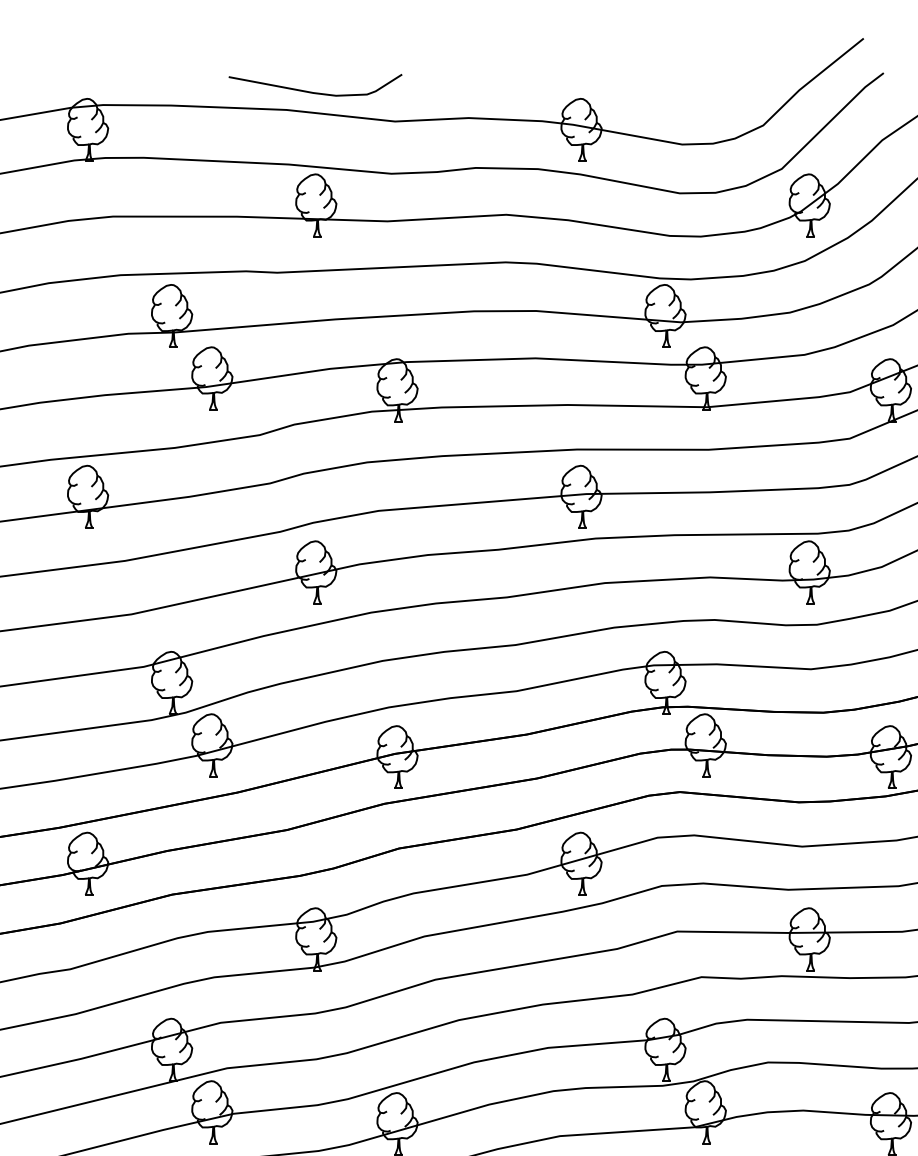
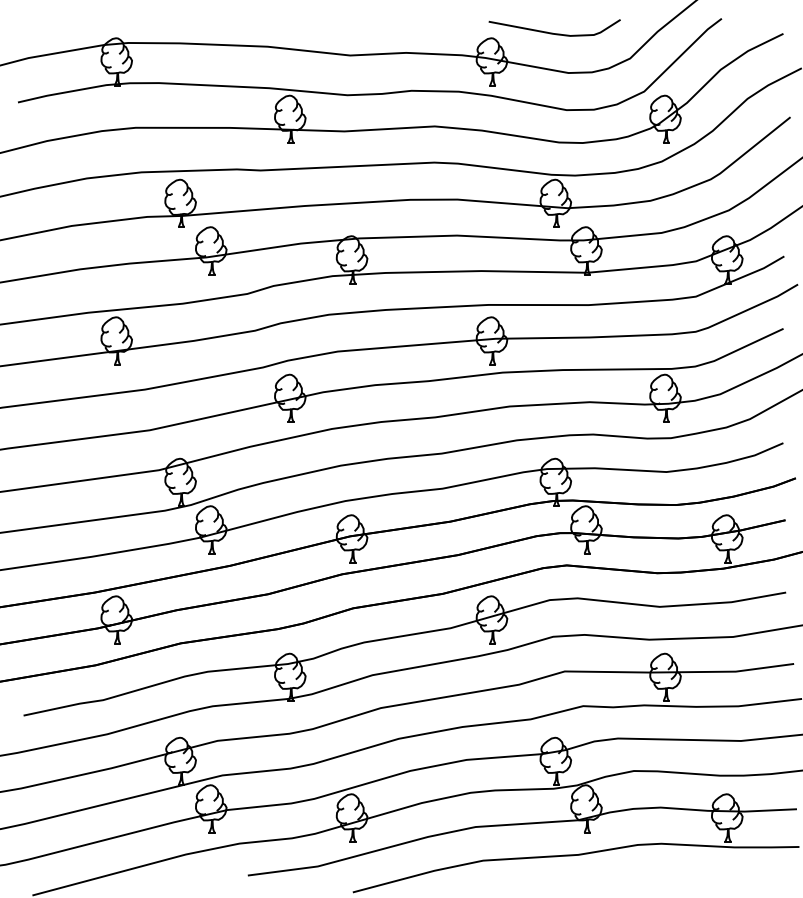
curve: (312, 91) -> (552, 32), moved

